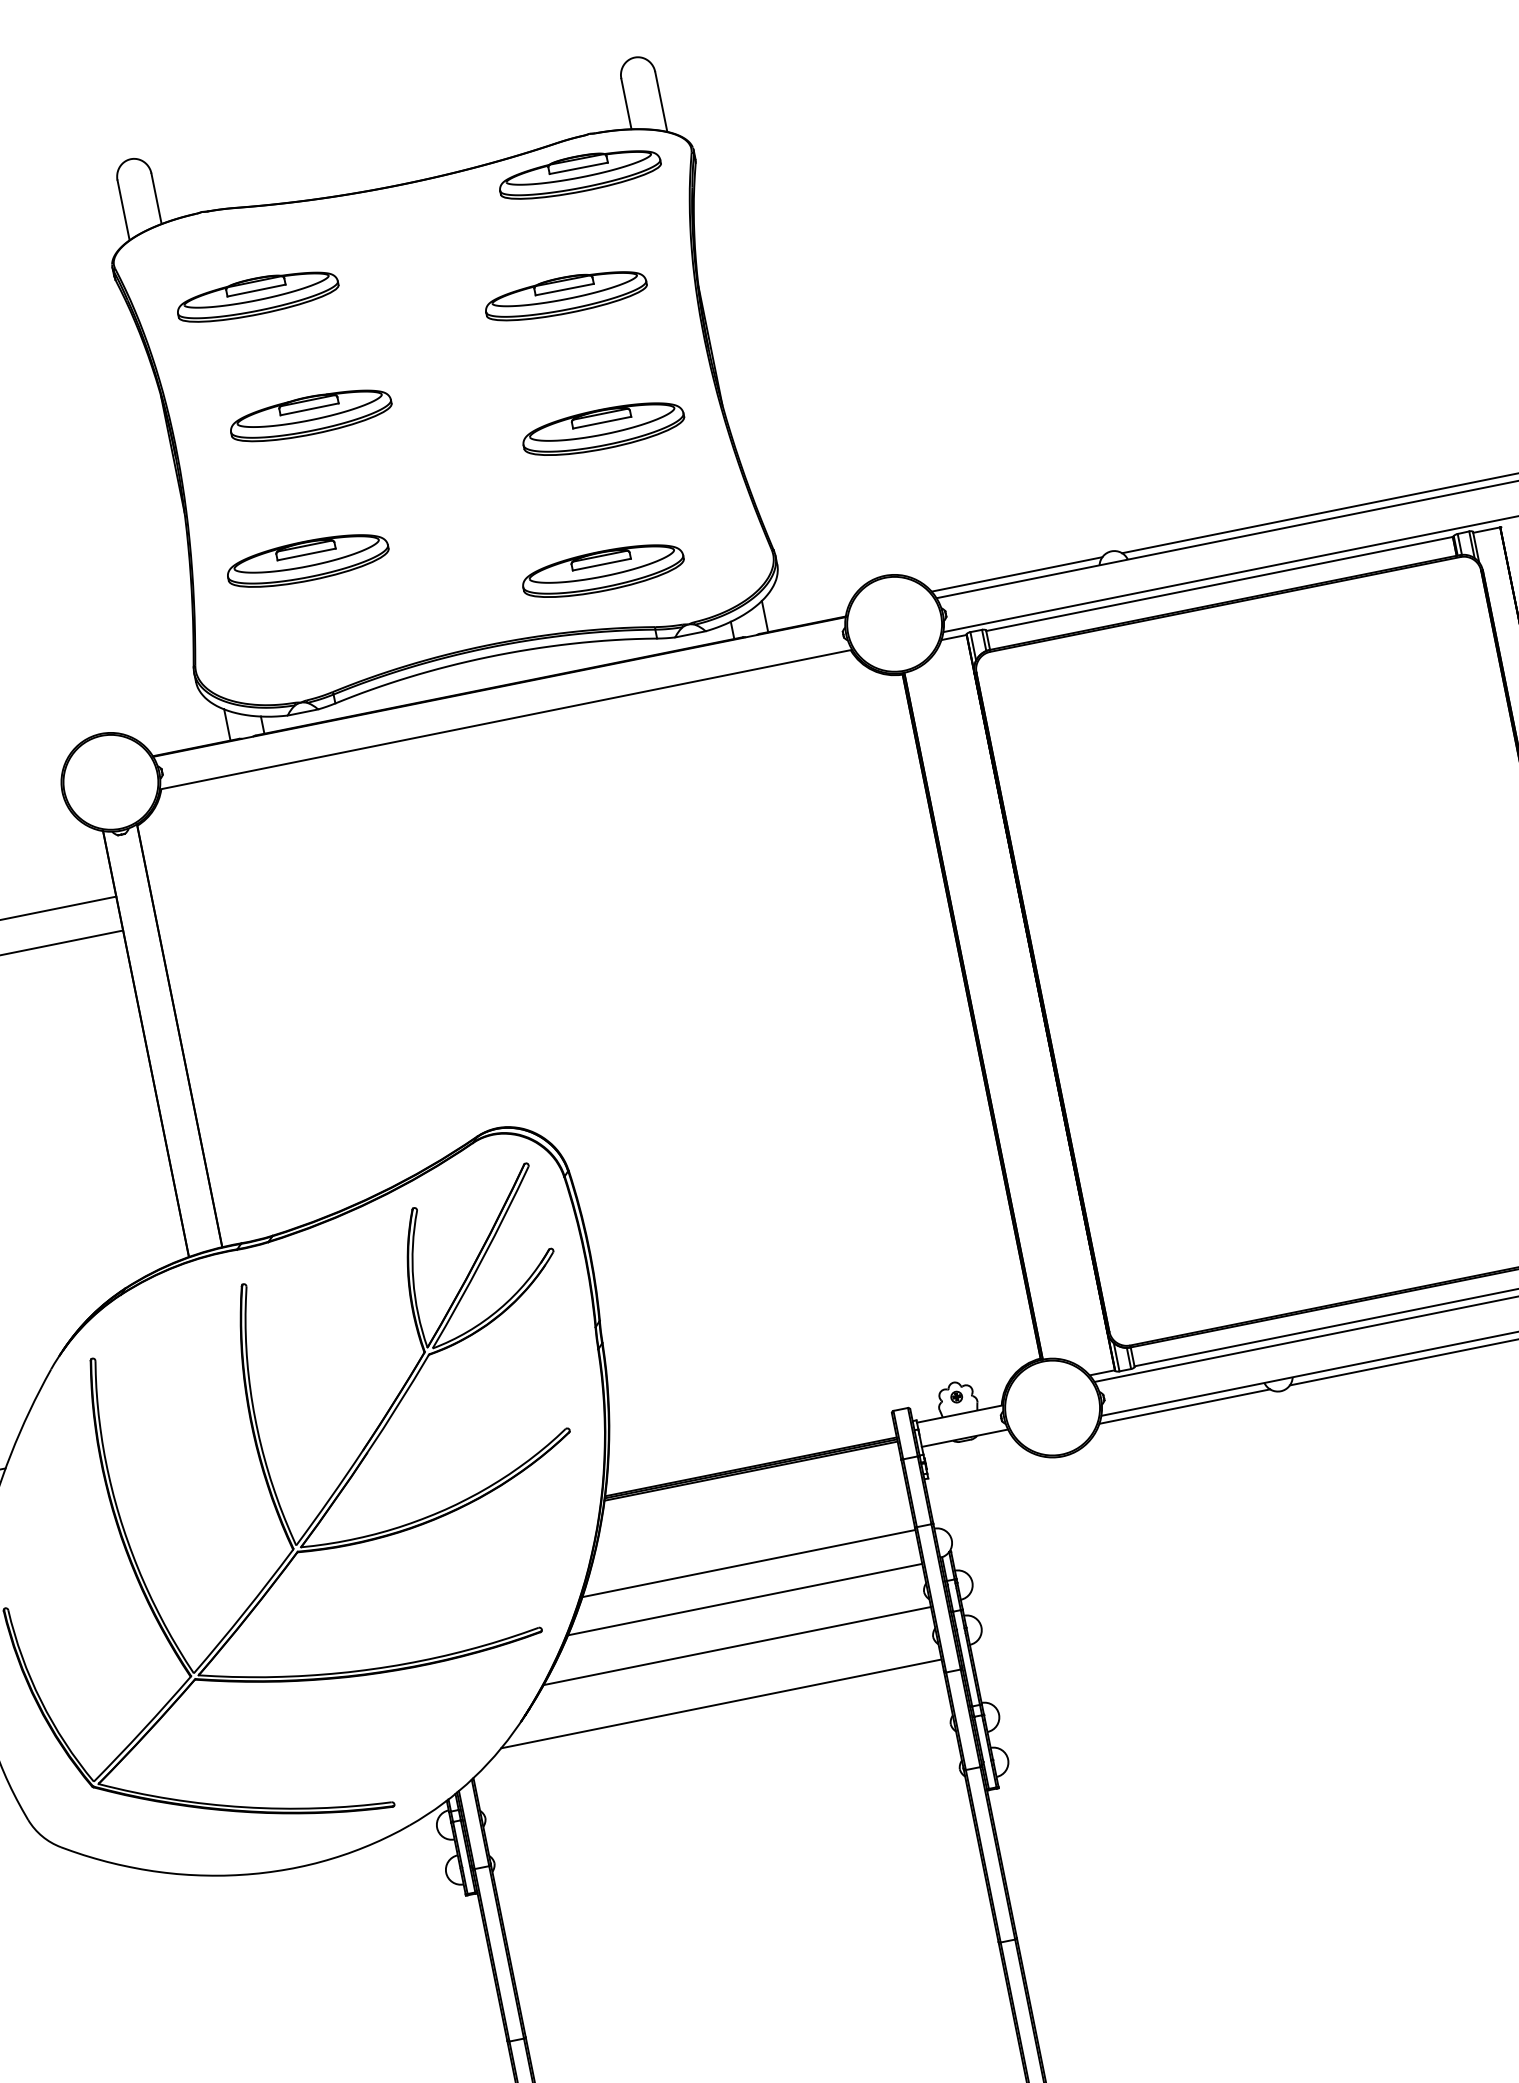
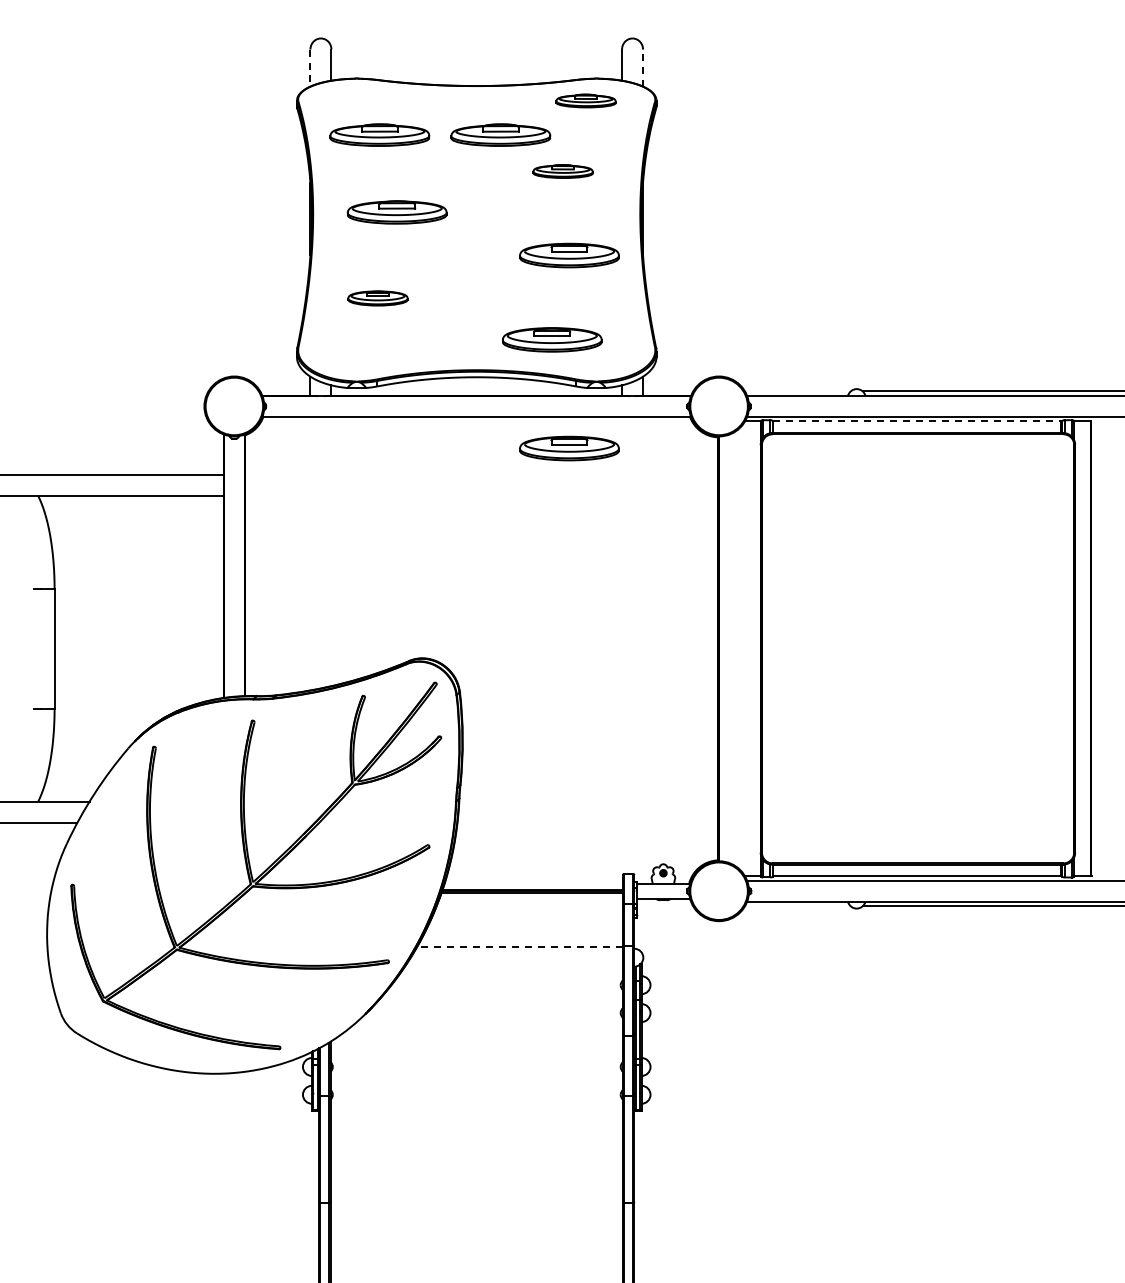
line: (662, 102) -> (643, 68), solid -> dashed
part: (578, 173) -> (585, 100), size x0.6
line: (123, 211) -> (310, 68), solid -> dashed
part: (452, 255) -> (500, 134), added
part: (564, 295) -> (562, 171), size x0.6
part: (307, 561) -> (377, 298), size x0.6
line: (1016, 574) -> (797, 391), removed
line: (1220, 583) -> (917, 421), solid -> dashed
part: (666, 741) -> (569, 448), added
line: (1184, 1407) -> (797, 906), removed
line: (748, 1564) -> (519, 947), solid -> dashed
line: (743, 1600) -> (512, 968), removed
line: (736, 1645) -> (502, 994), removed
line: (720, 1704) -> (486, 1027), removed

